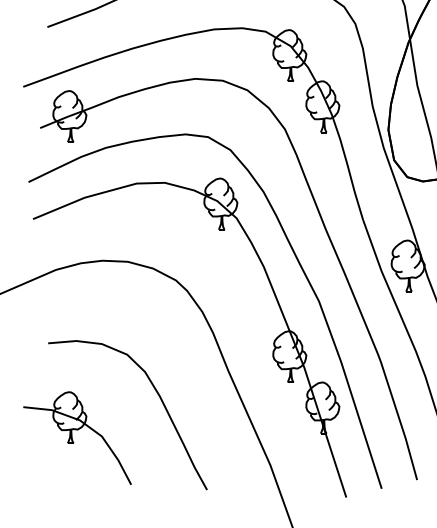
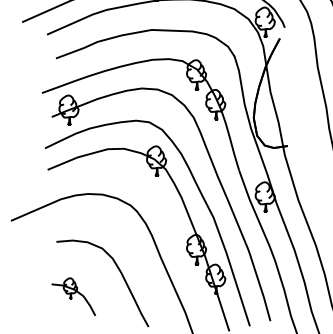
part: (77, 437) -> (73, 296), size x0.7

